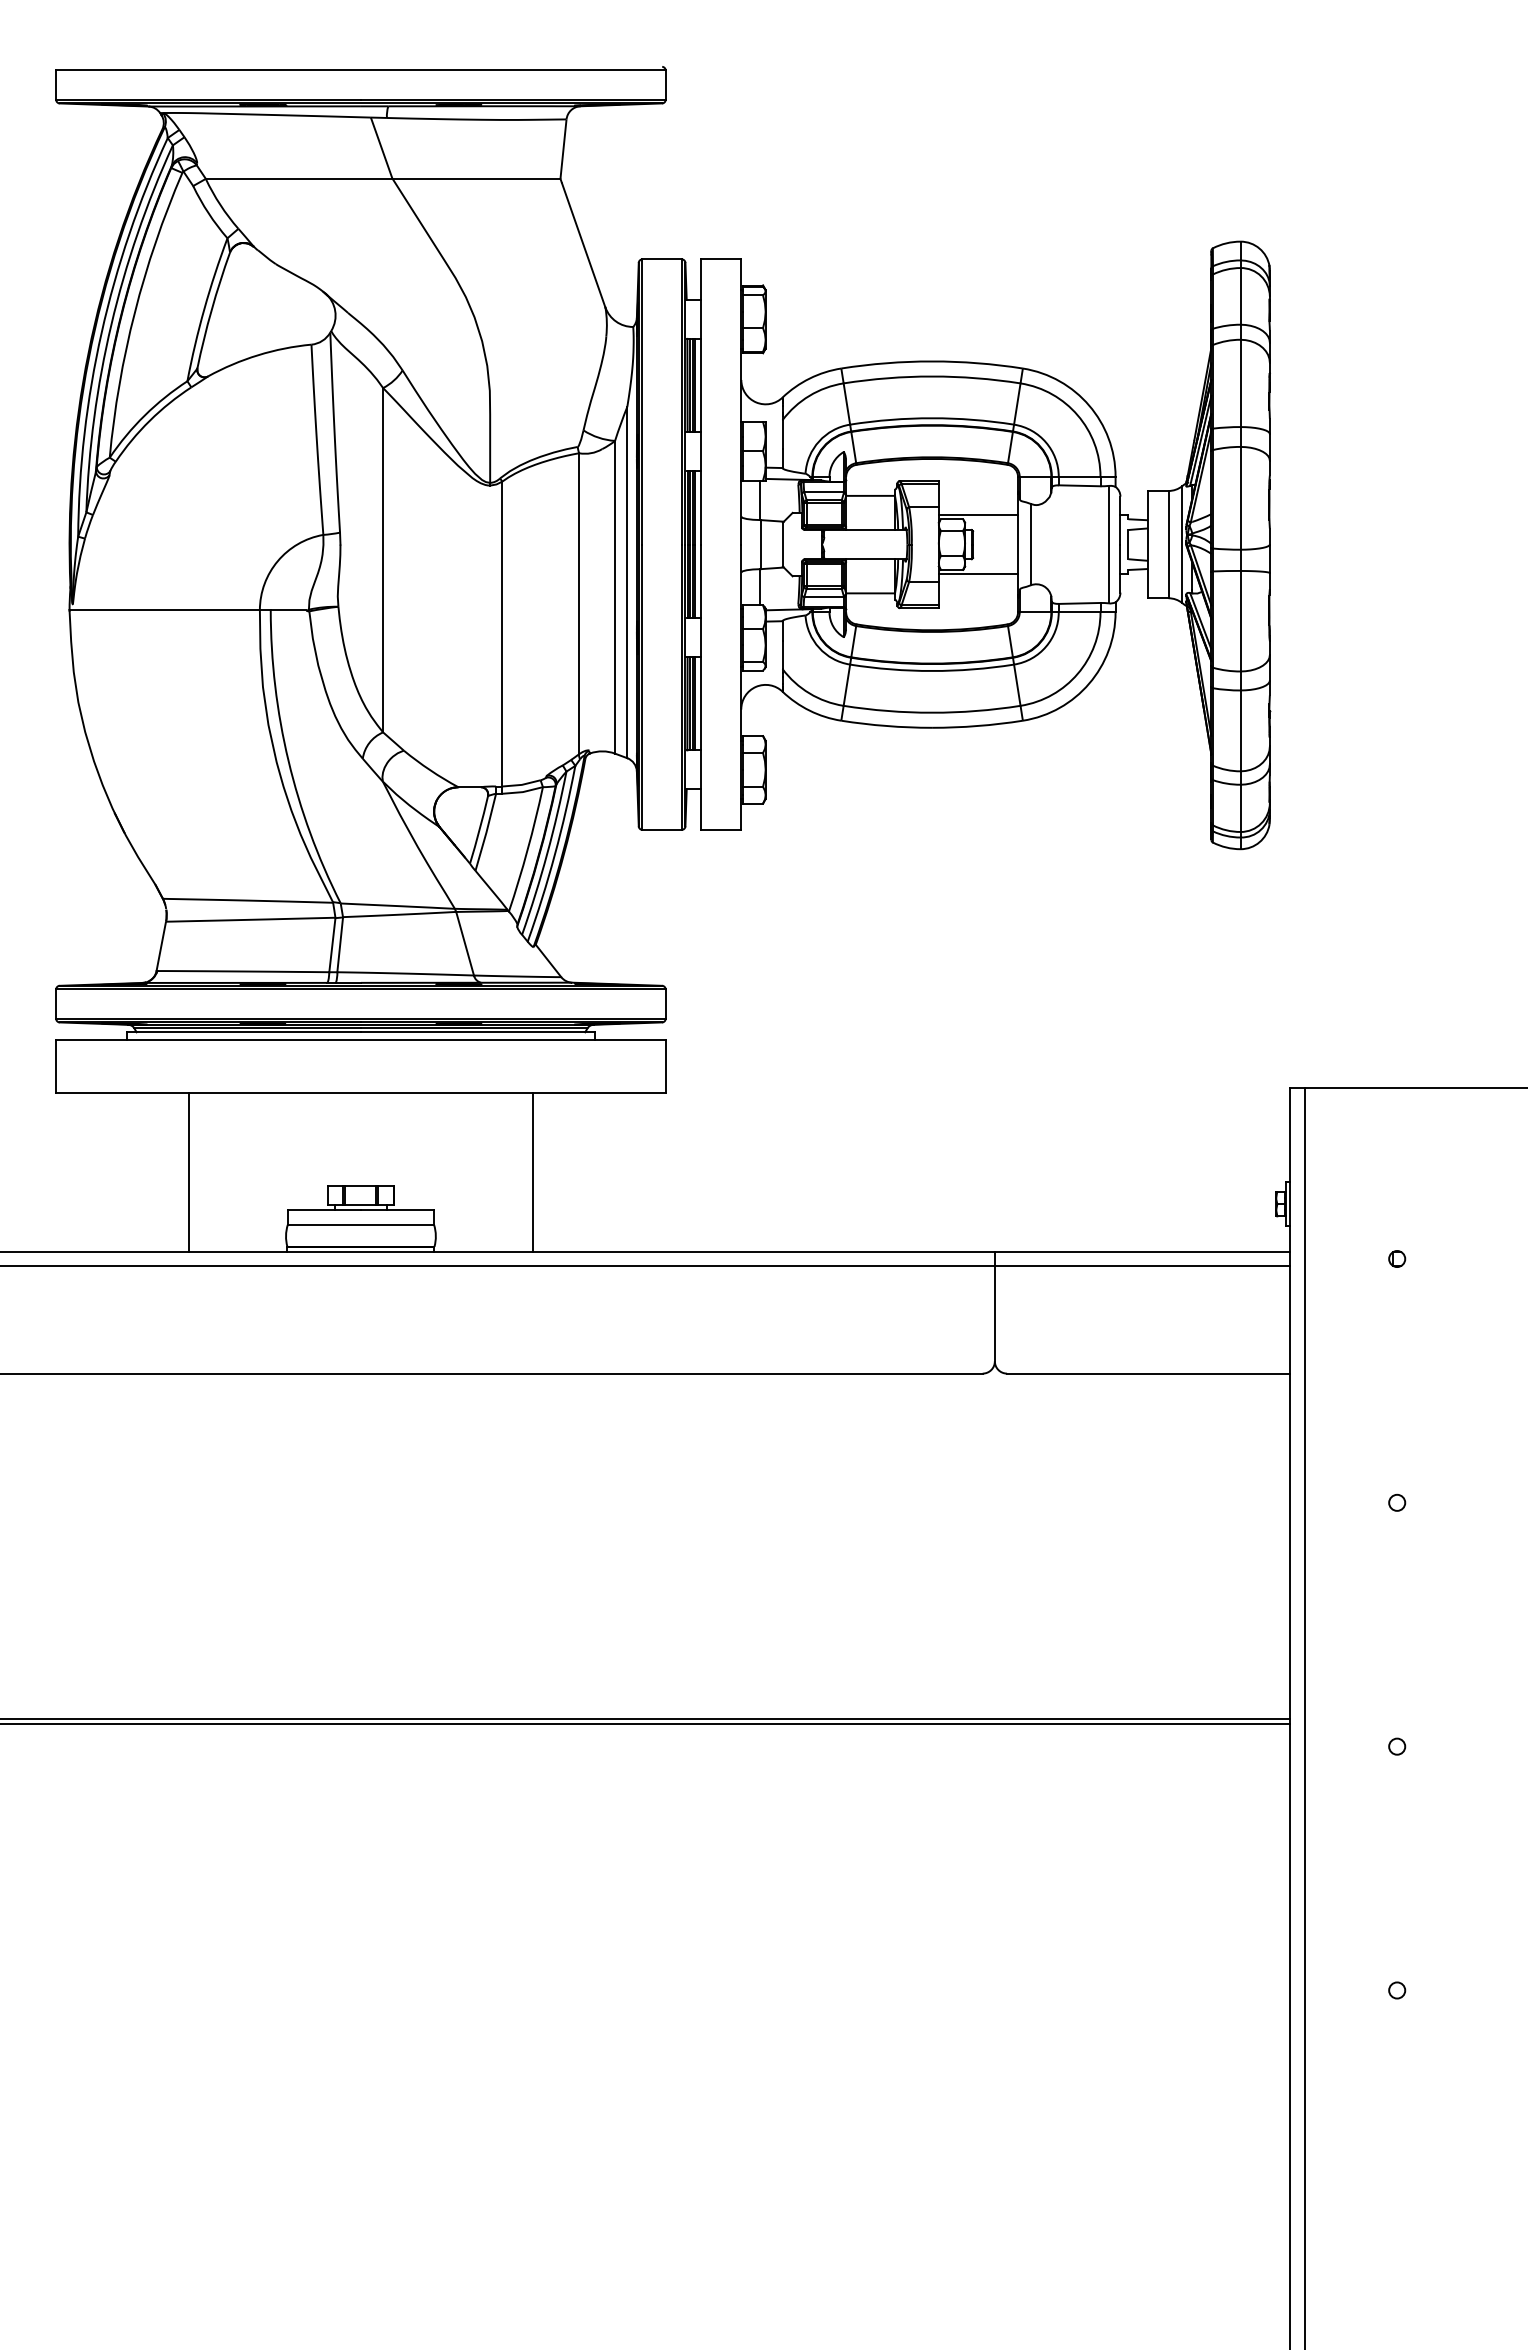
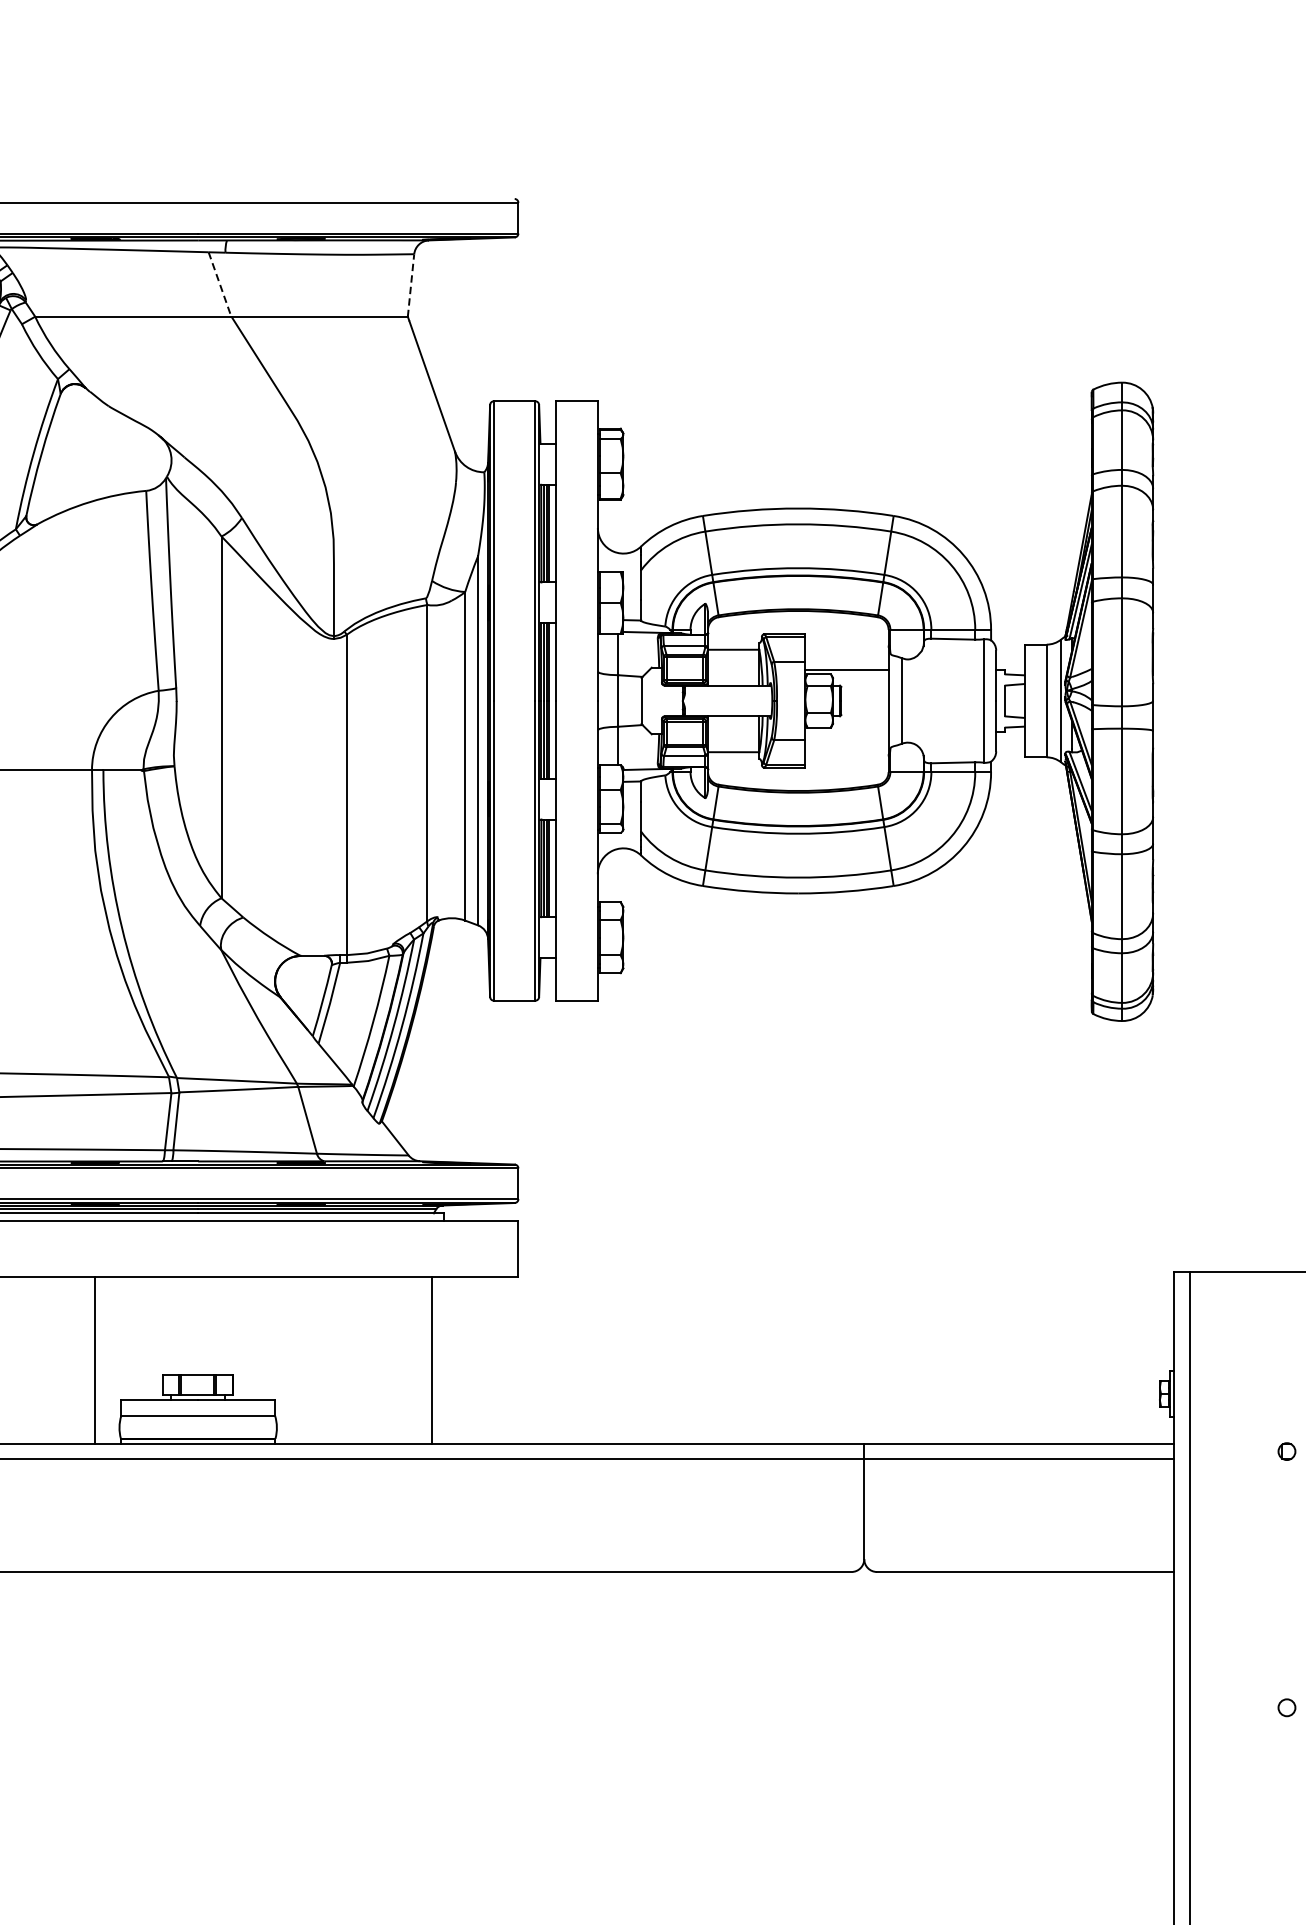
line: (381, 148) -> (219, 284), solid -> dashed
line: (563, 148) -> (411, 284), solid -> dashed
line: (978, 573) -> (847, 731), removed
line: (188, 1172) -> (94, 1360), moved
line: (533, 1172) -> (432, 1360), moved

